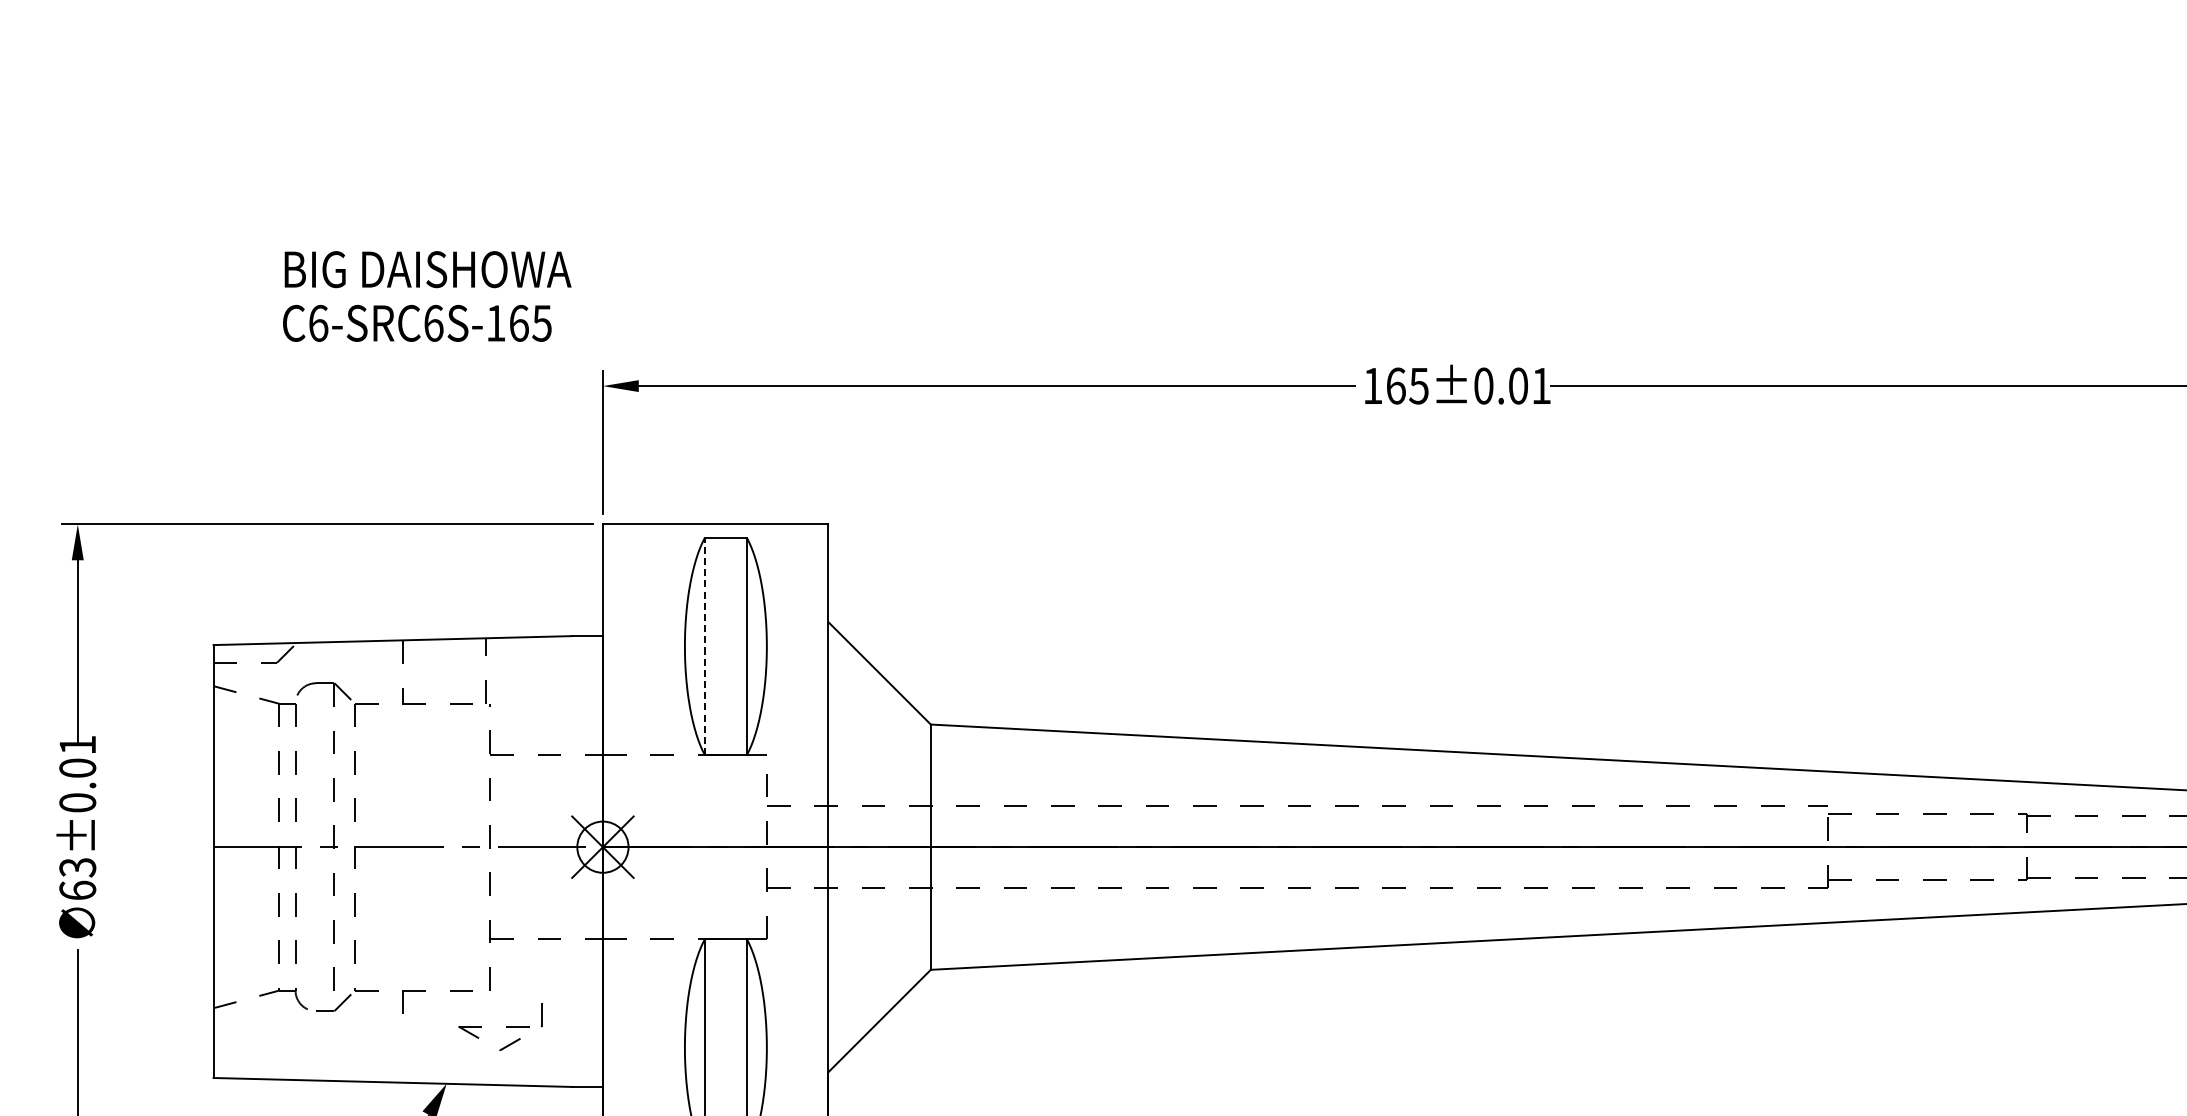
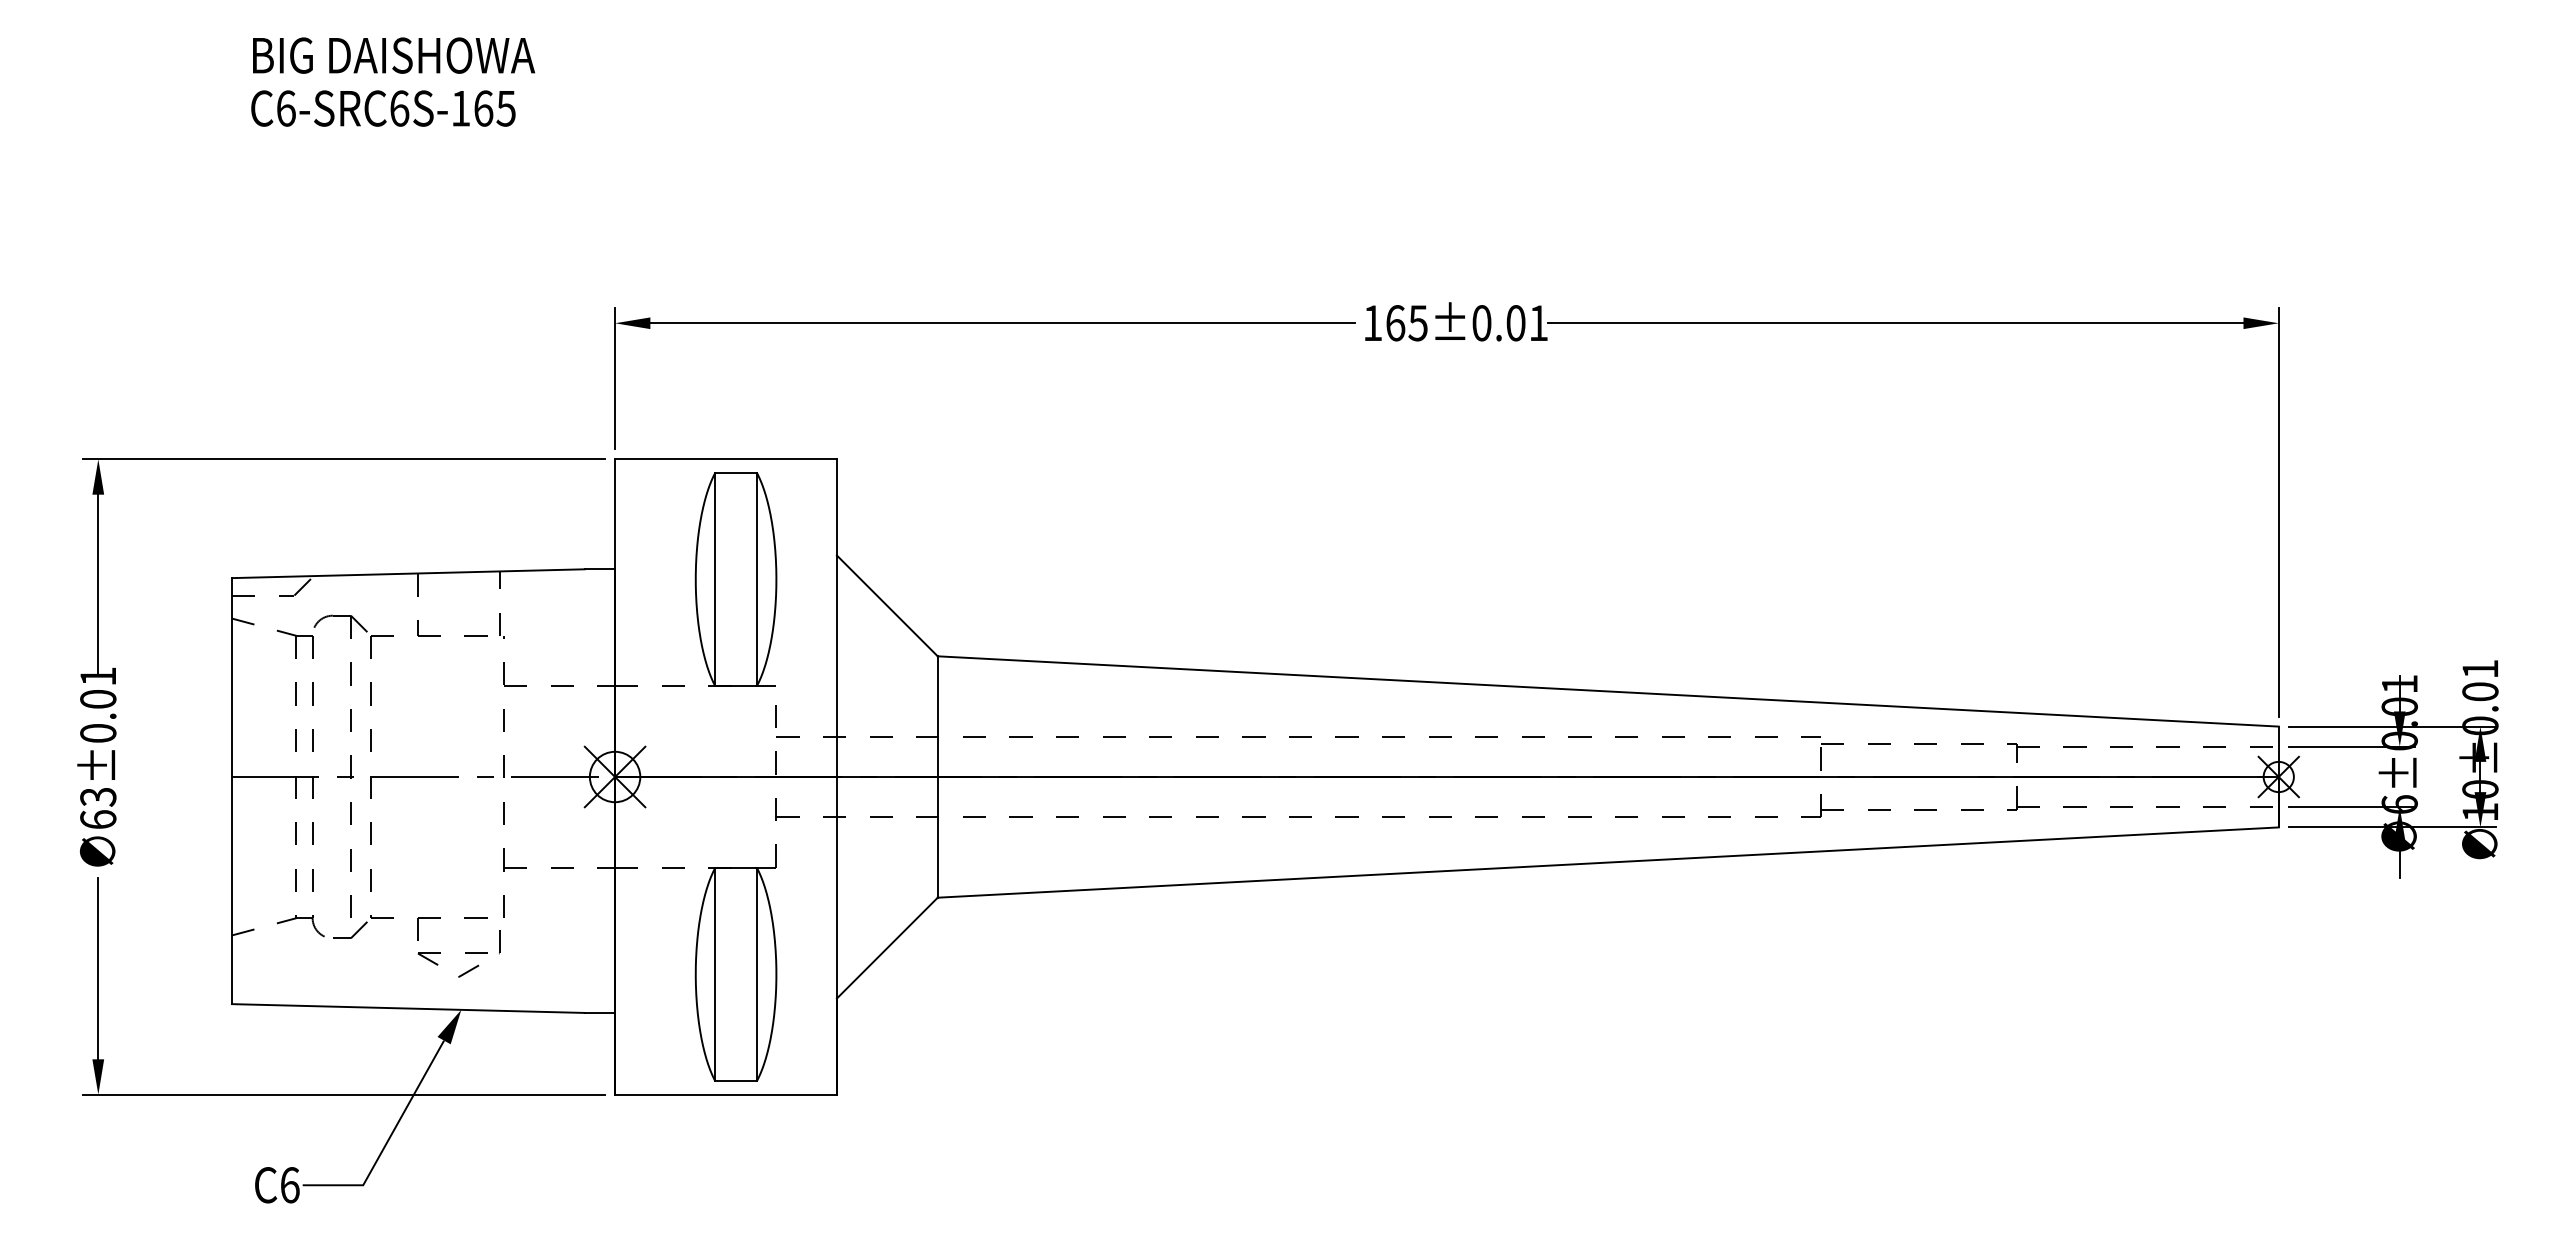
text: (426, 295) -> (392, 81), moved
line: (704, 646) -> (715, 579), dashed -> solid
part: (506, 1026) -> (465, 953), moved

